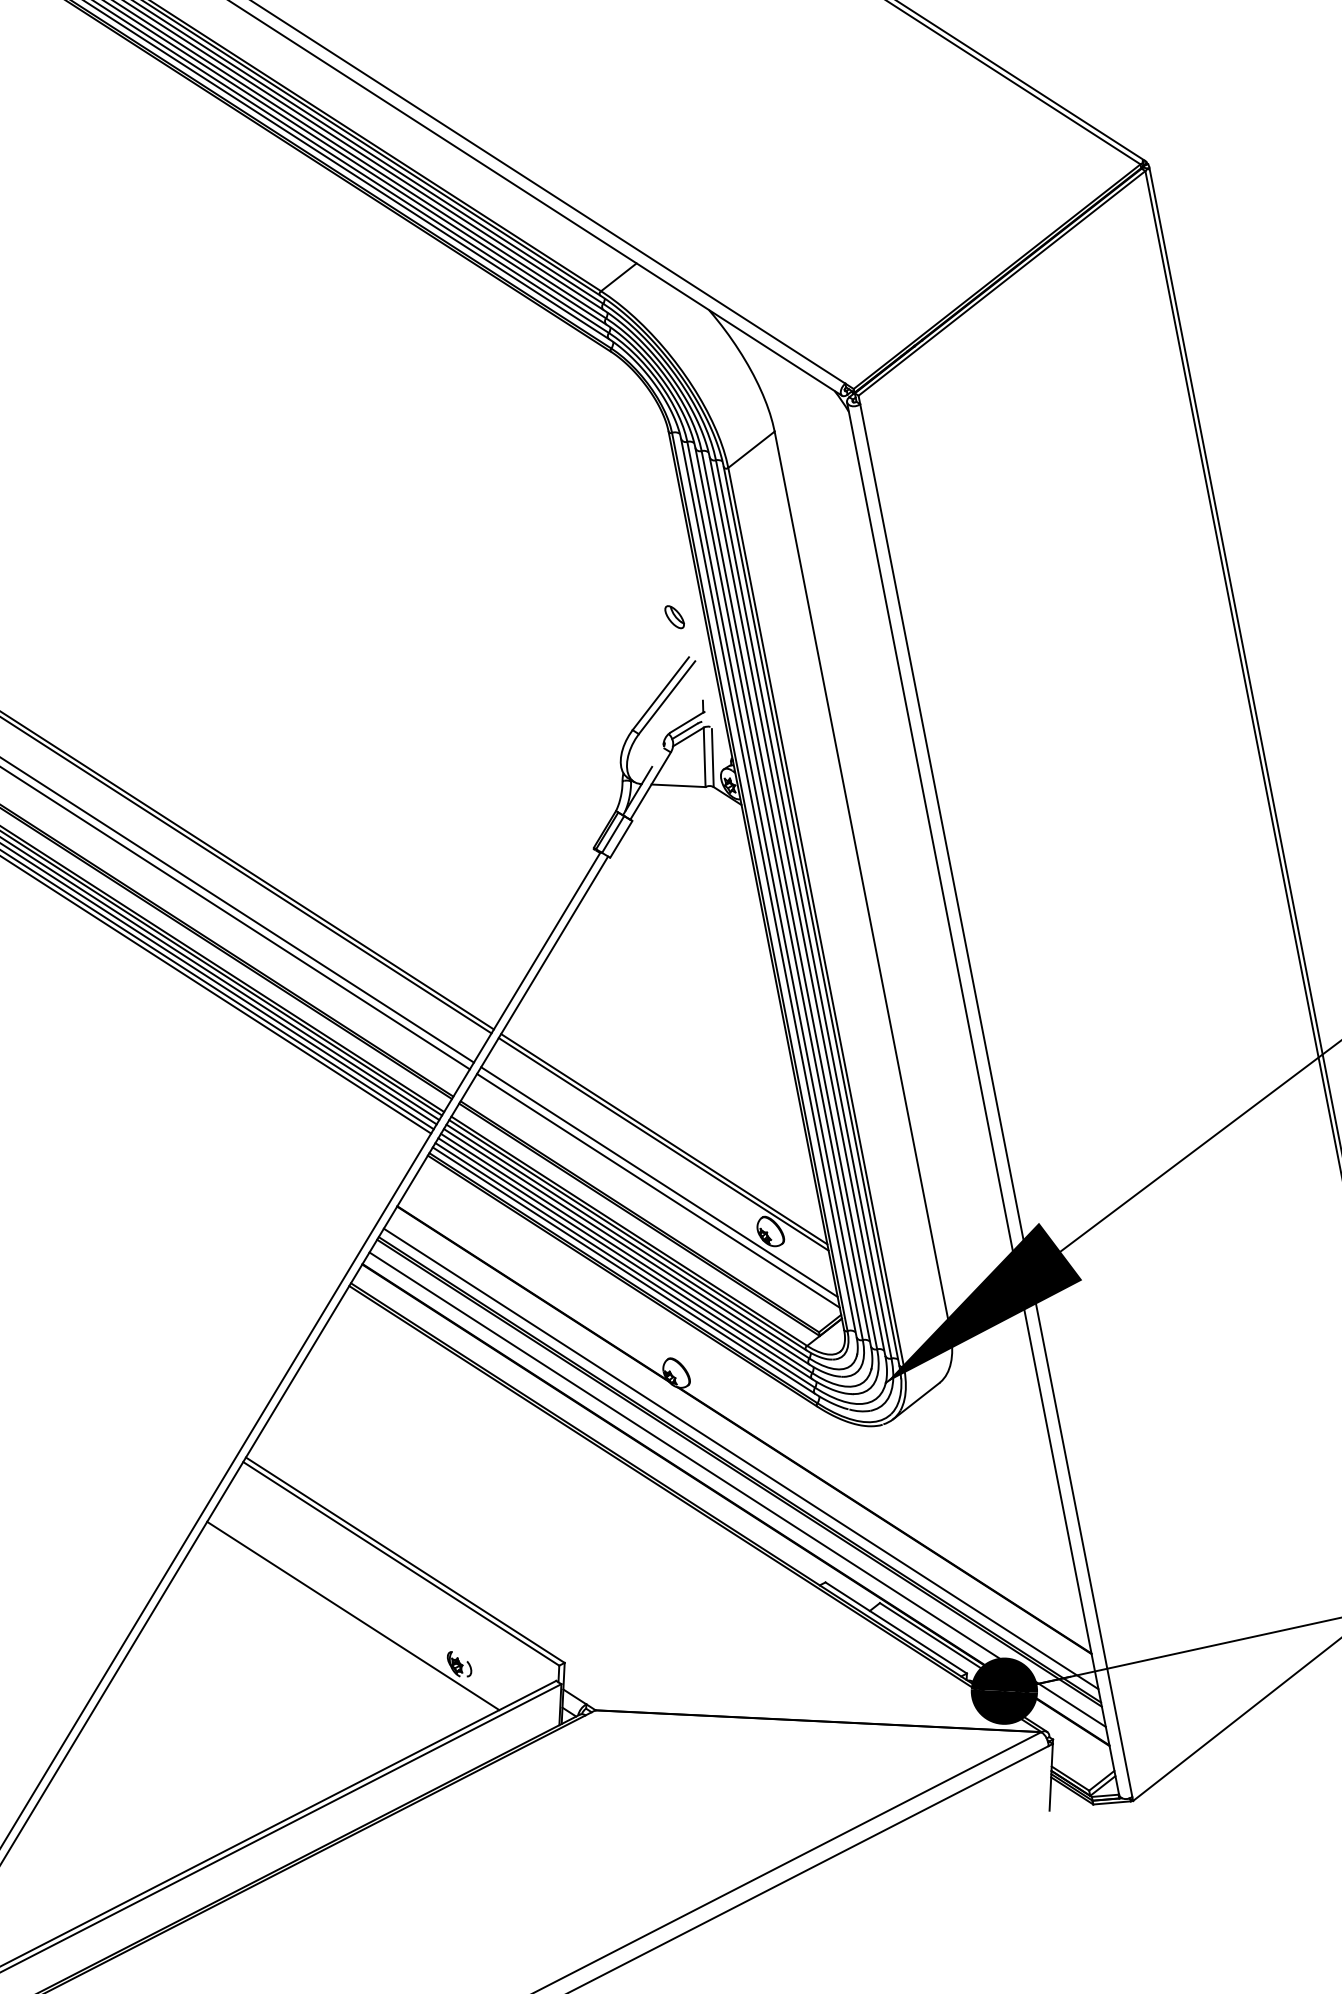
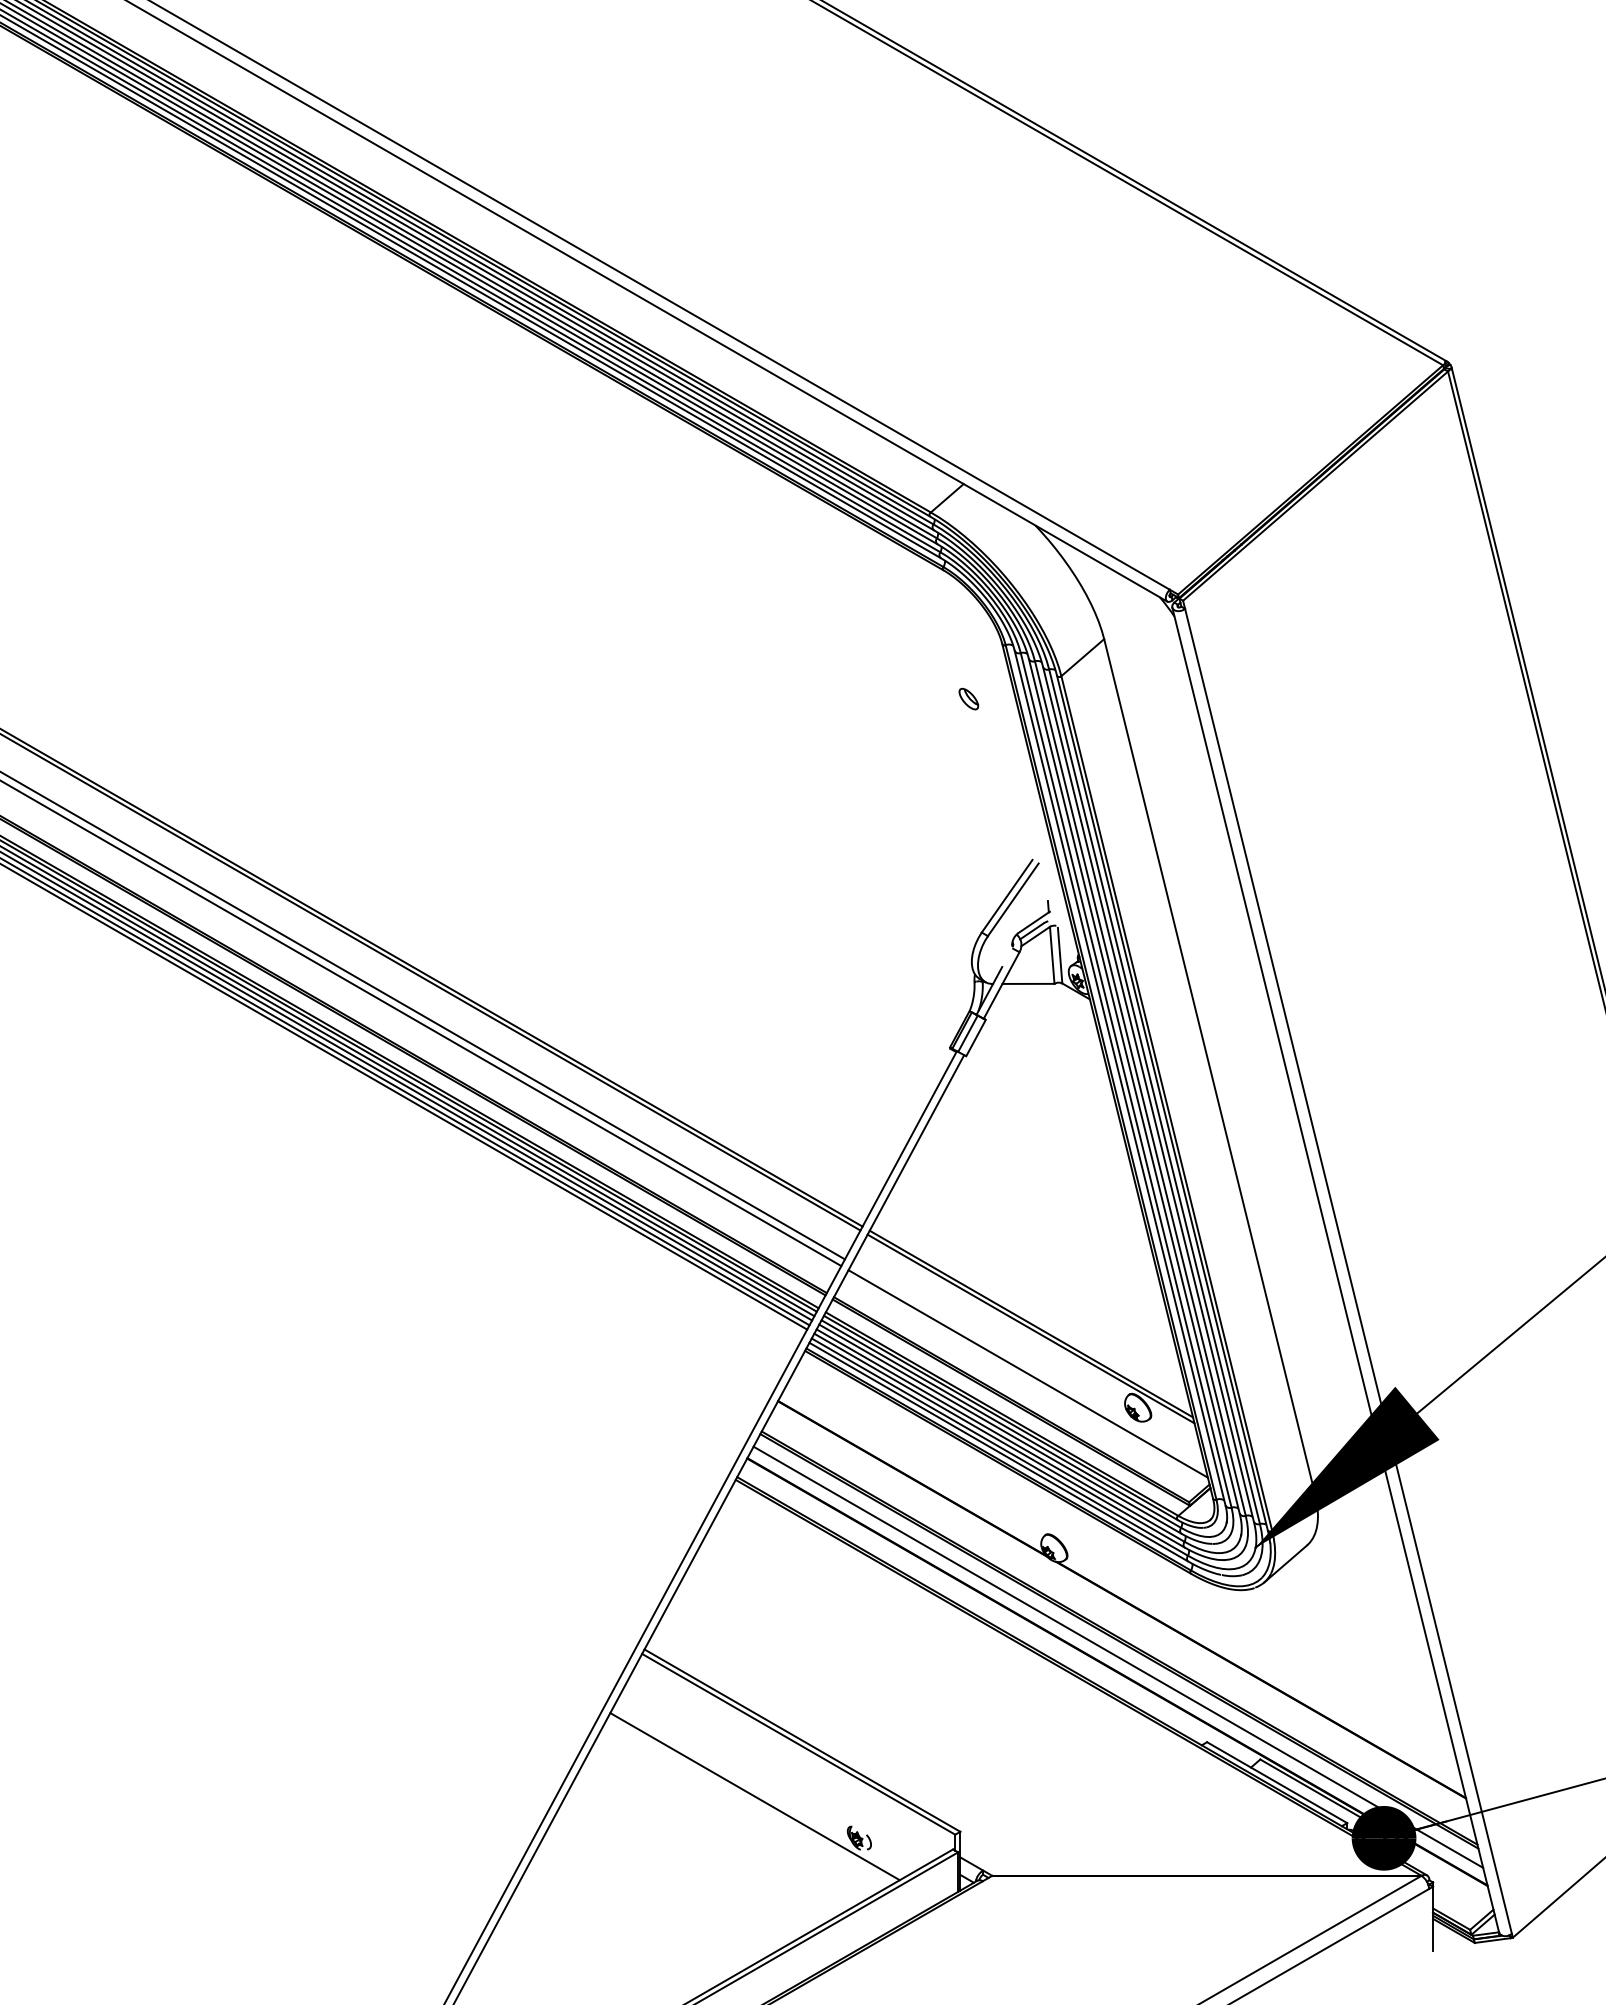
part: (674, 616) -> (968, 698), moved
line: (659, 1182) -> (1028, 1365), removed
line: (741, 1458) -> (1120, 1627), removed

